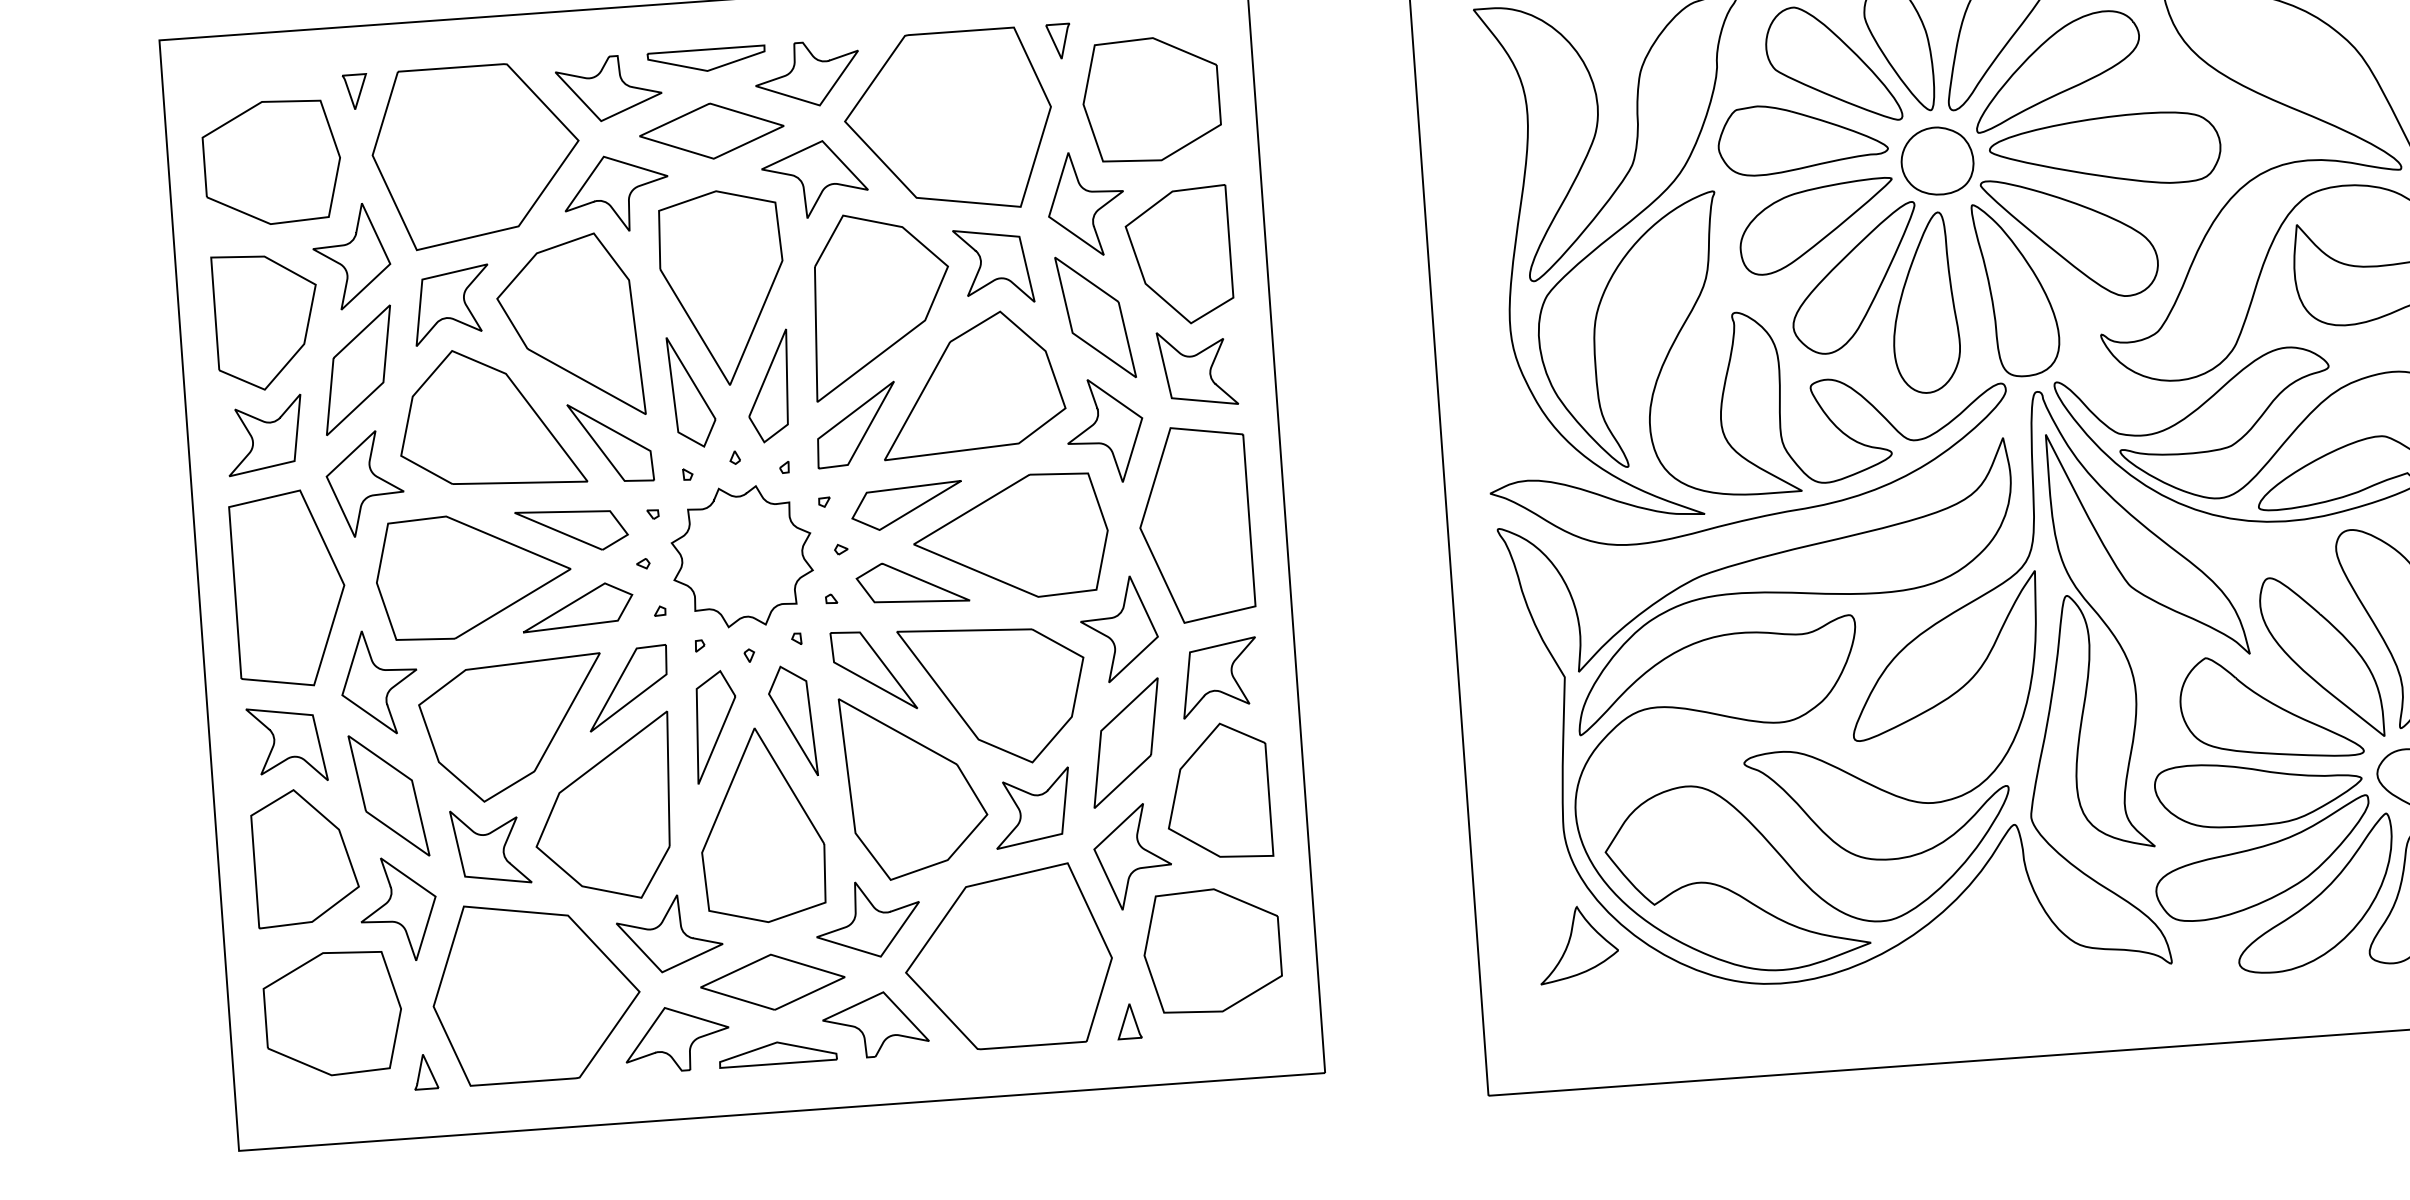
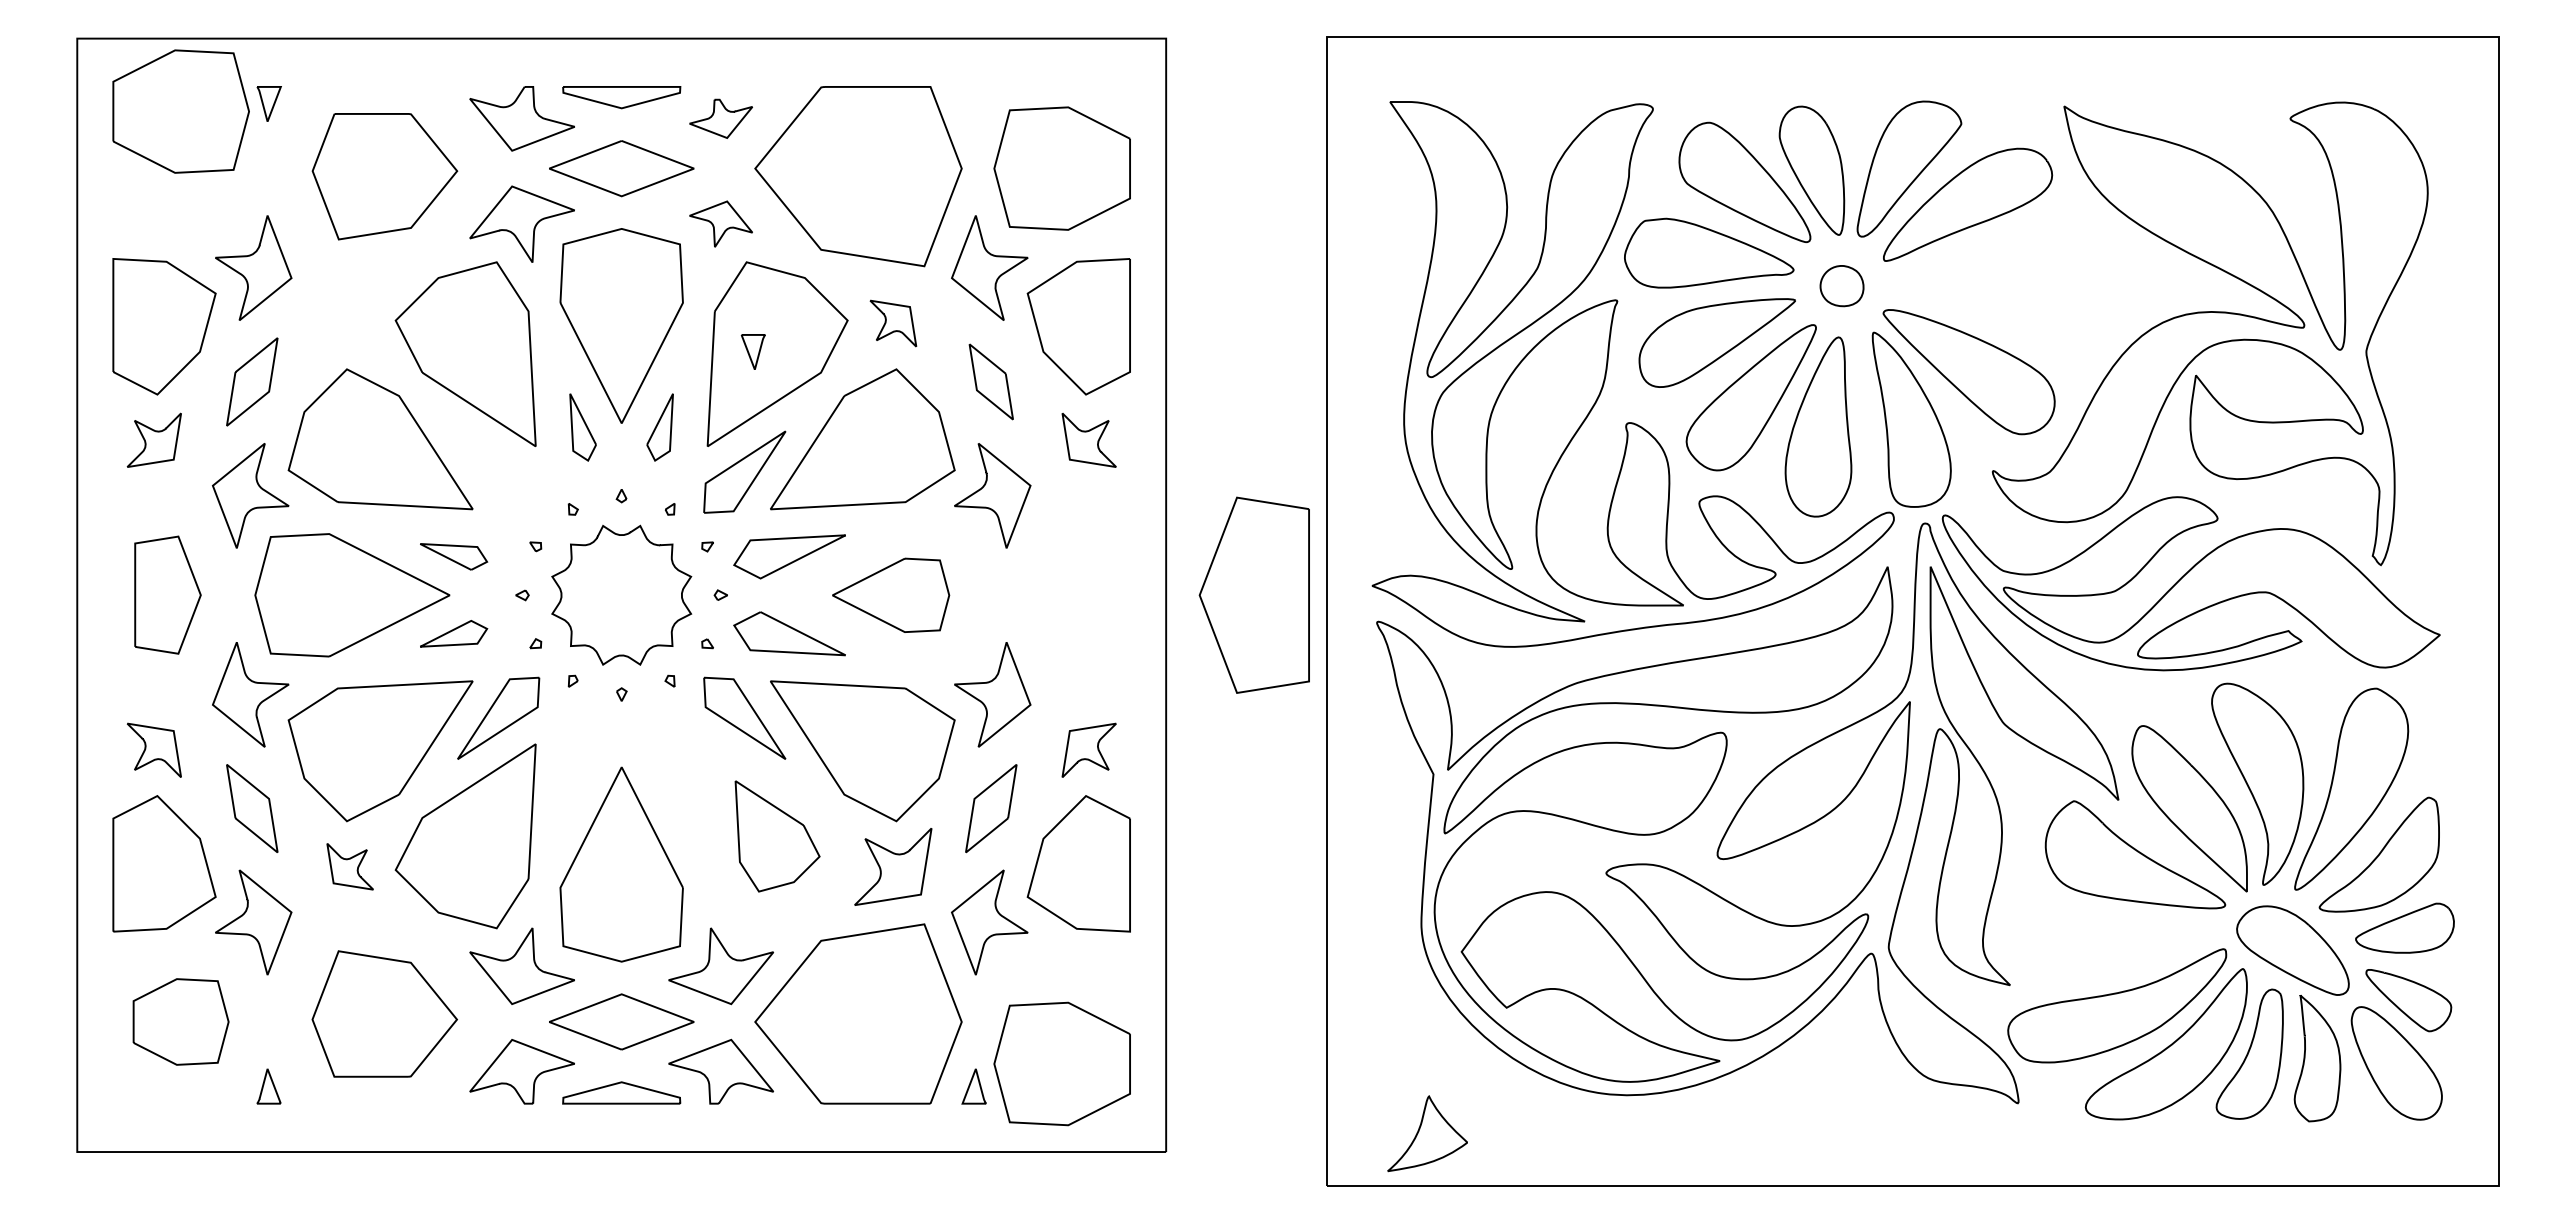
part: (1058, 41) -> (752, 351), moved
part: (806, 74) -> (720, 118), size x0.6
part: (2105, 151) -> (2010, 288), removed
part: (475, 155) -> (384, 176), size x0.7
part: (1936, 160) -> (1841, 285), size x0.6
part: (271, 162) -> (180, 111), moved
part: (814, 178) -> (720, 223), size x0.6
part: (993, 266) -> (893, 323), size x0.6
part: (451, 305) -> (349, 323), removed
part: (1095, 317) -> (991, 381), size x0.6
part: (1197, 368) -> (1089, 440), size x0.7
part: (358, 369) -> (252, 381), size x0.7
part: (768, 386) -> (659, 427), size x0.6
part: (691, 392) -> (582, 427), size x0.6
part: (265, 435) -> (154, 440), size x0.7
part: (610, 442) -> (498, 471), removed
part: (1193, 523) -> (1253, 594), moved
part: (571, 530) -> (453, 556), size x0.6
part: (1010, 537) -> (890, 595), size x0.6
part: (289, 588) -> (167, 594), size x0.6
part: (577, 606) -> (453, 633), size x0.6
part: (1219, 678) -> (1089, 750), size x0.7
part: (791, 720) -> (659, 762), removed
part: (715, 726) -> (582, 762), removed
part: (1126, 742) -> (991, 808), size x0.7
part: (287, 744) -> (154, 750), size x0.7
part: (914, 786) -> (777, 836), size x0.6
part: (2258, 793) -> (2117, 939), removed
part: (389, 795) -> (252, 808), size x0.7
part: (491, 846) -> (350, 866), size x0.6
part: (1577, 944) -> (1427, 1133), moved
part: (1211, 950) -> (1061, 1063), moved
part: (535, 990) -> (384, 1013), size x0.7
part: (332, 1013) -> (180, 1021), size x0.7

